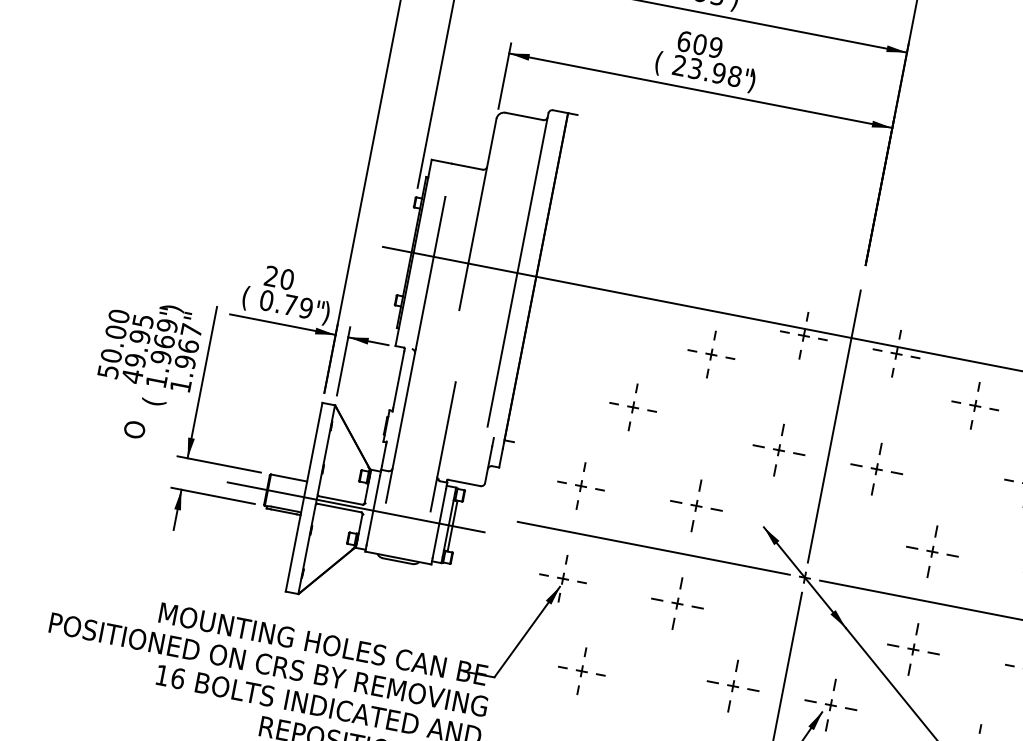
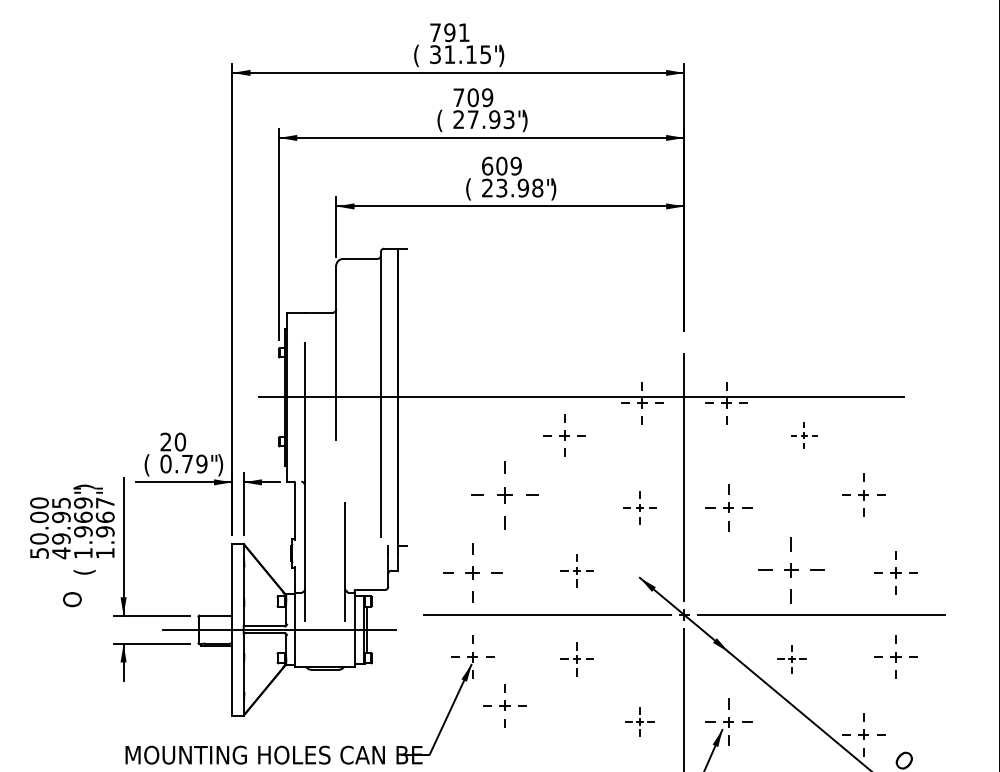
part: (975, 405) -> (804, 435), size x0.6
part: (632, 406) -> (504, 494), size x1.6
part: (778, 449) -> (639, 507), size x0.7
part: (580, 485) -> (472, 572), size x1.4
part: (695, 505) -> (576, 570), size x0.7
part: (932, 551) -> (791, 570), size x1.4
part: (676, 603) -> (576, 659), size x0.7
part: (913, 649) -> (791, 659), size x0.6
part: (581, 670) -> (504, 705), moved
part: (732, 685) -> (639, 721), size x0.6

